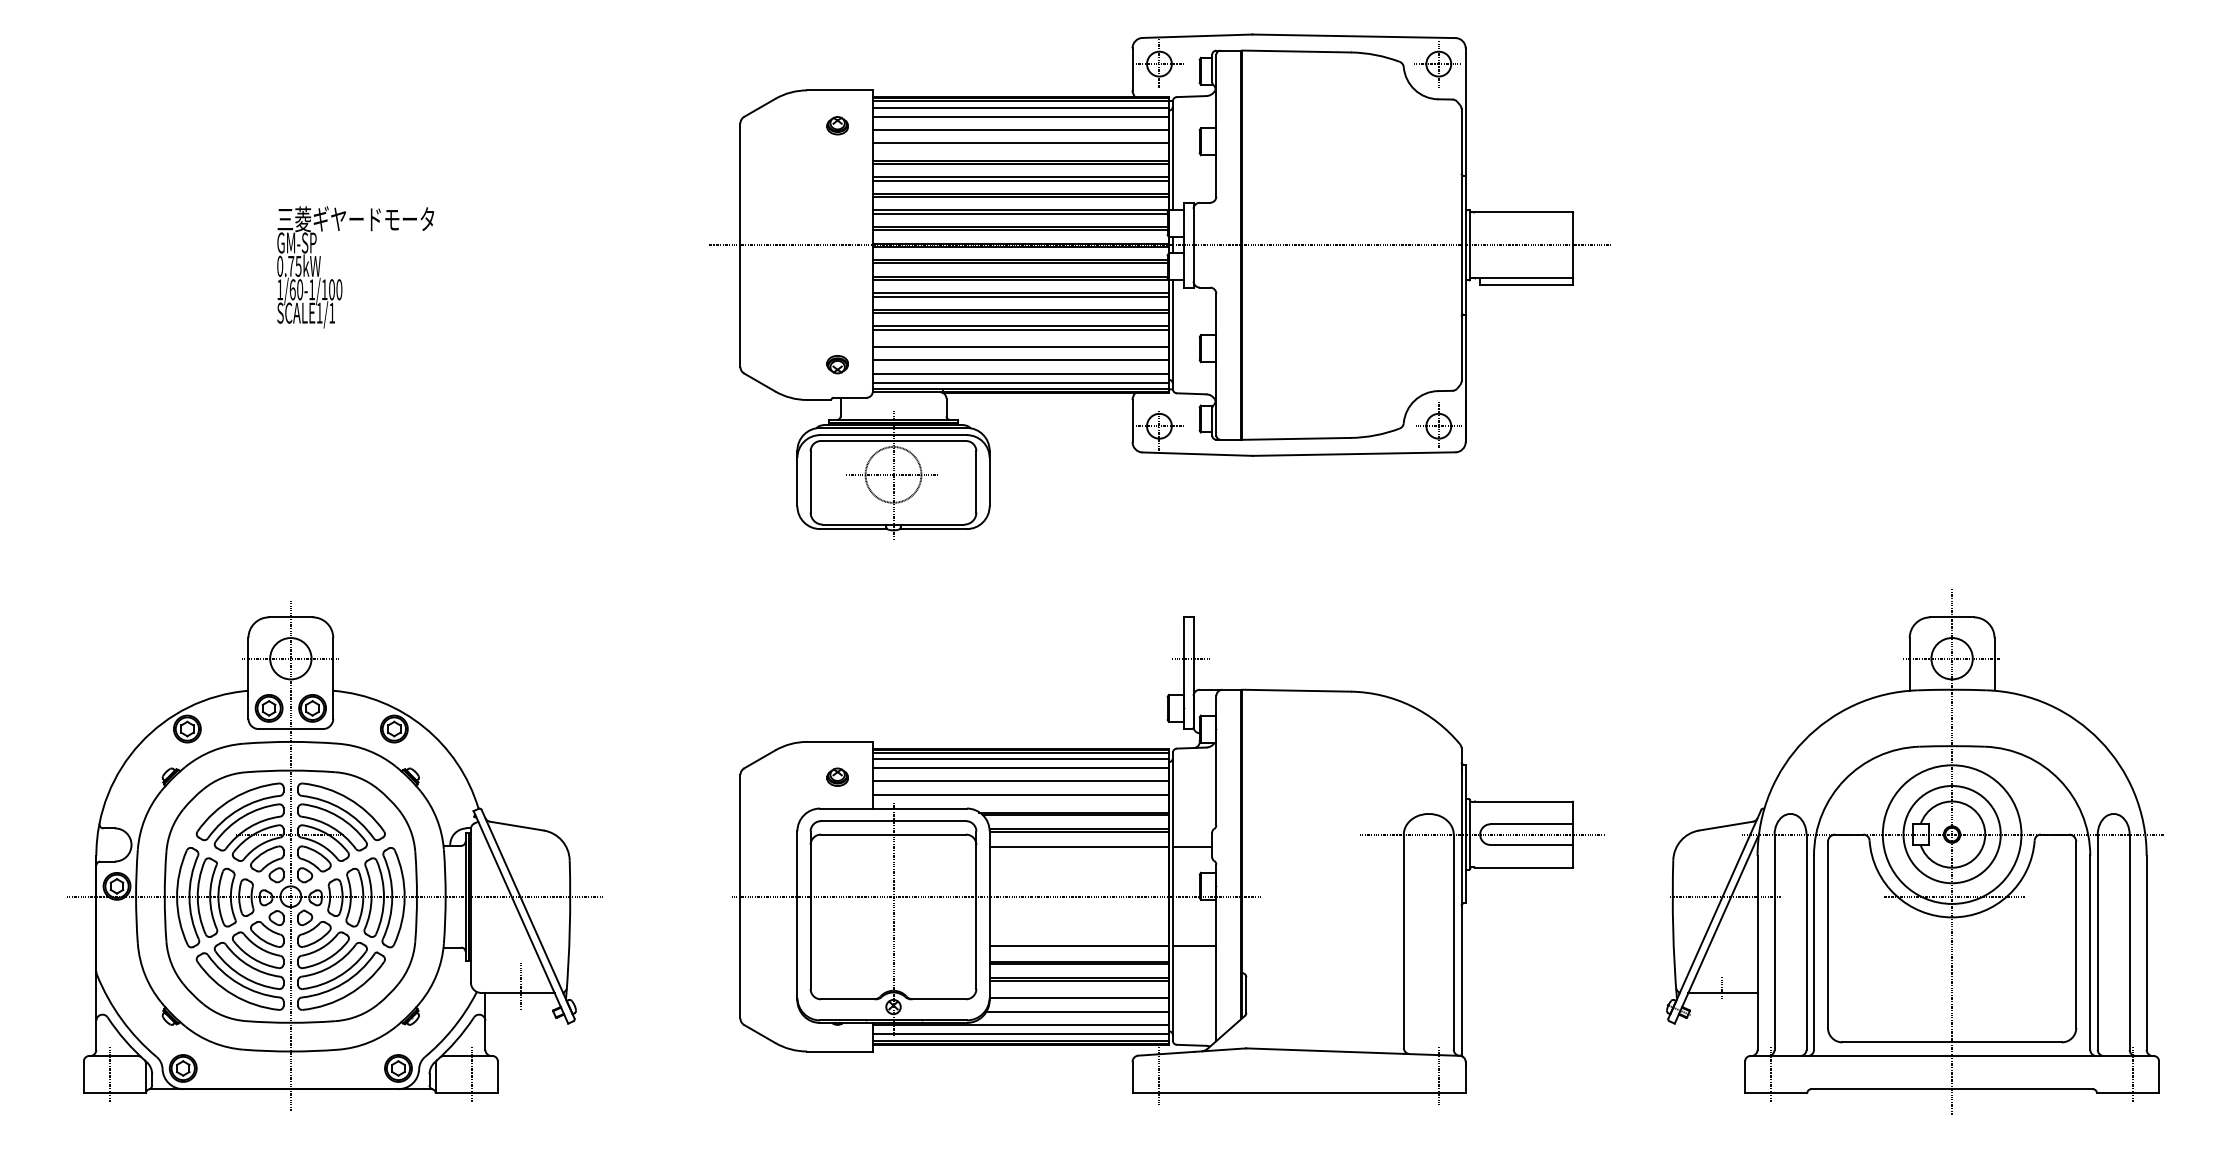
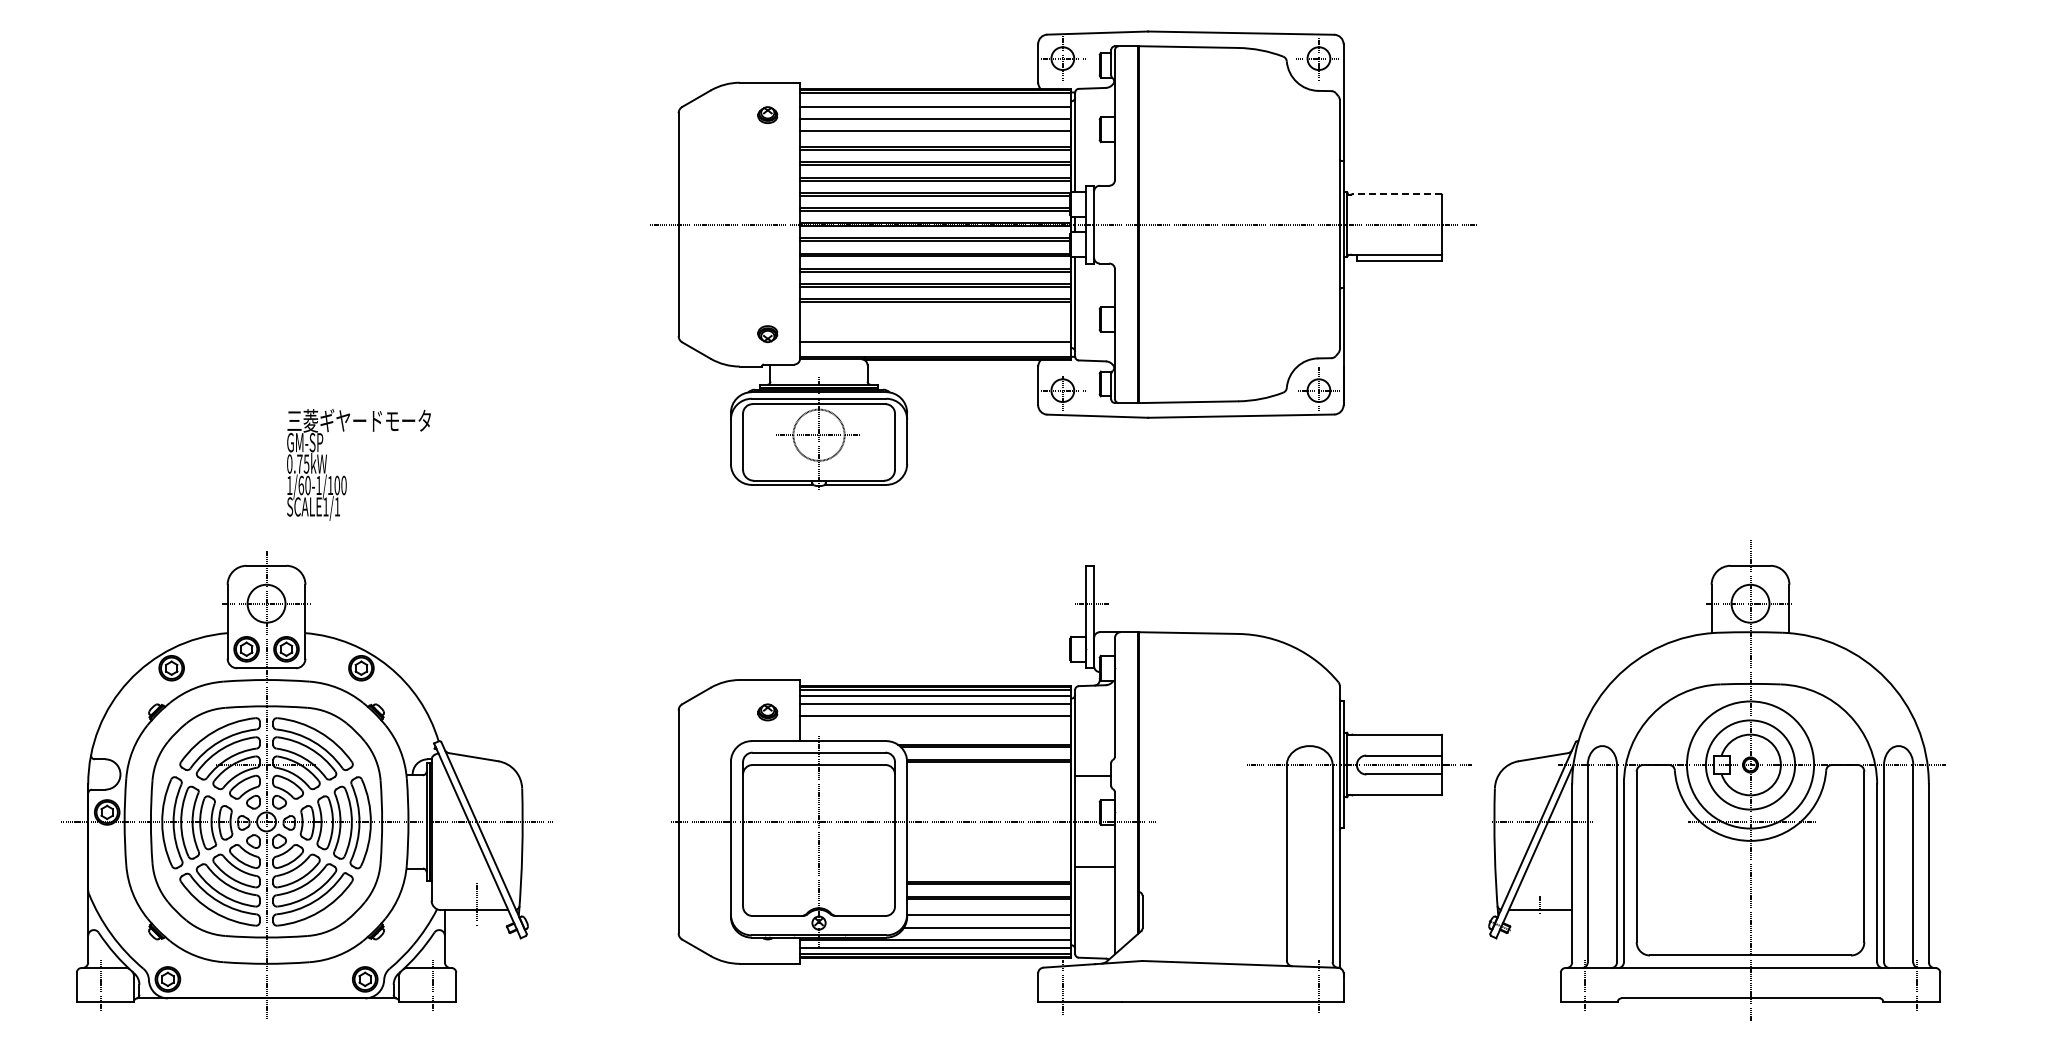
line: (1020, 107) -> (935, 98), removed
line: (1523, 212) -> (1396, 194), solid -> dashed
text: (355, 266) -> (358, 464), moved
line: (1020, 347) -> (935, 318), removed
line: (1020, 360) -> (935, 330), removed
line: (1020, 382) -> (935, 350), removed
line: (1020, 795) -> (935, 729), removed
line: (1079, 847) -> (989, 776), removed
part: (1915, 851) -> (1716, 780), moved
line: (1079, 946) -> (989, 867), removed

